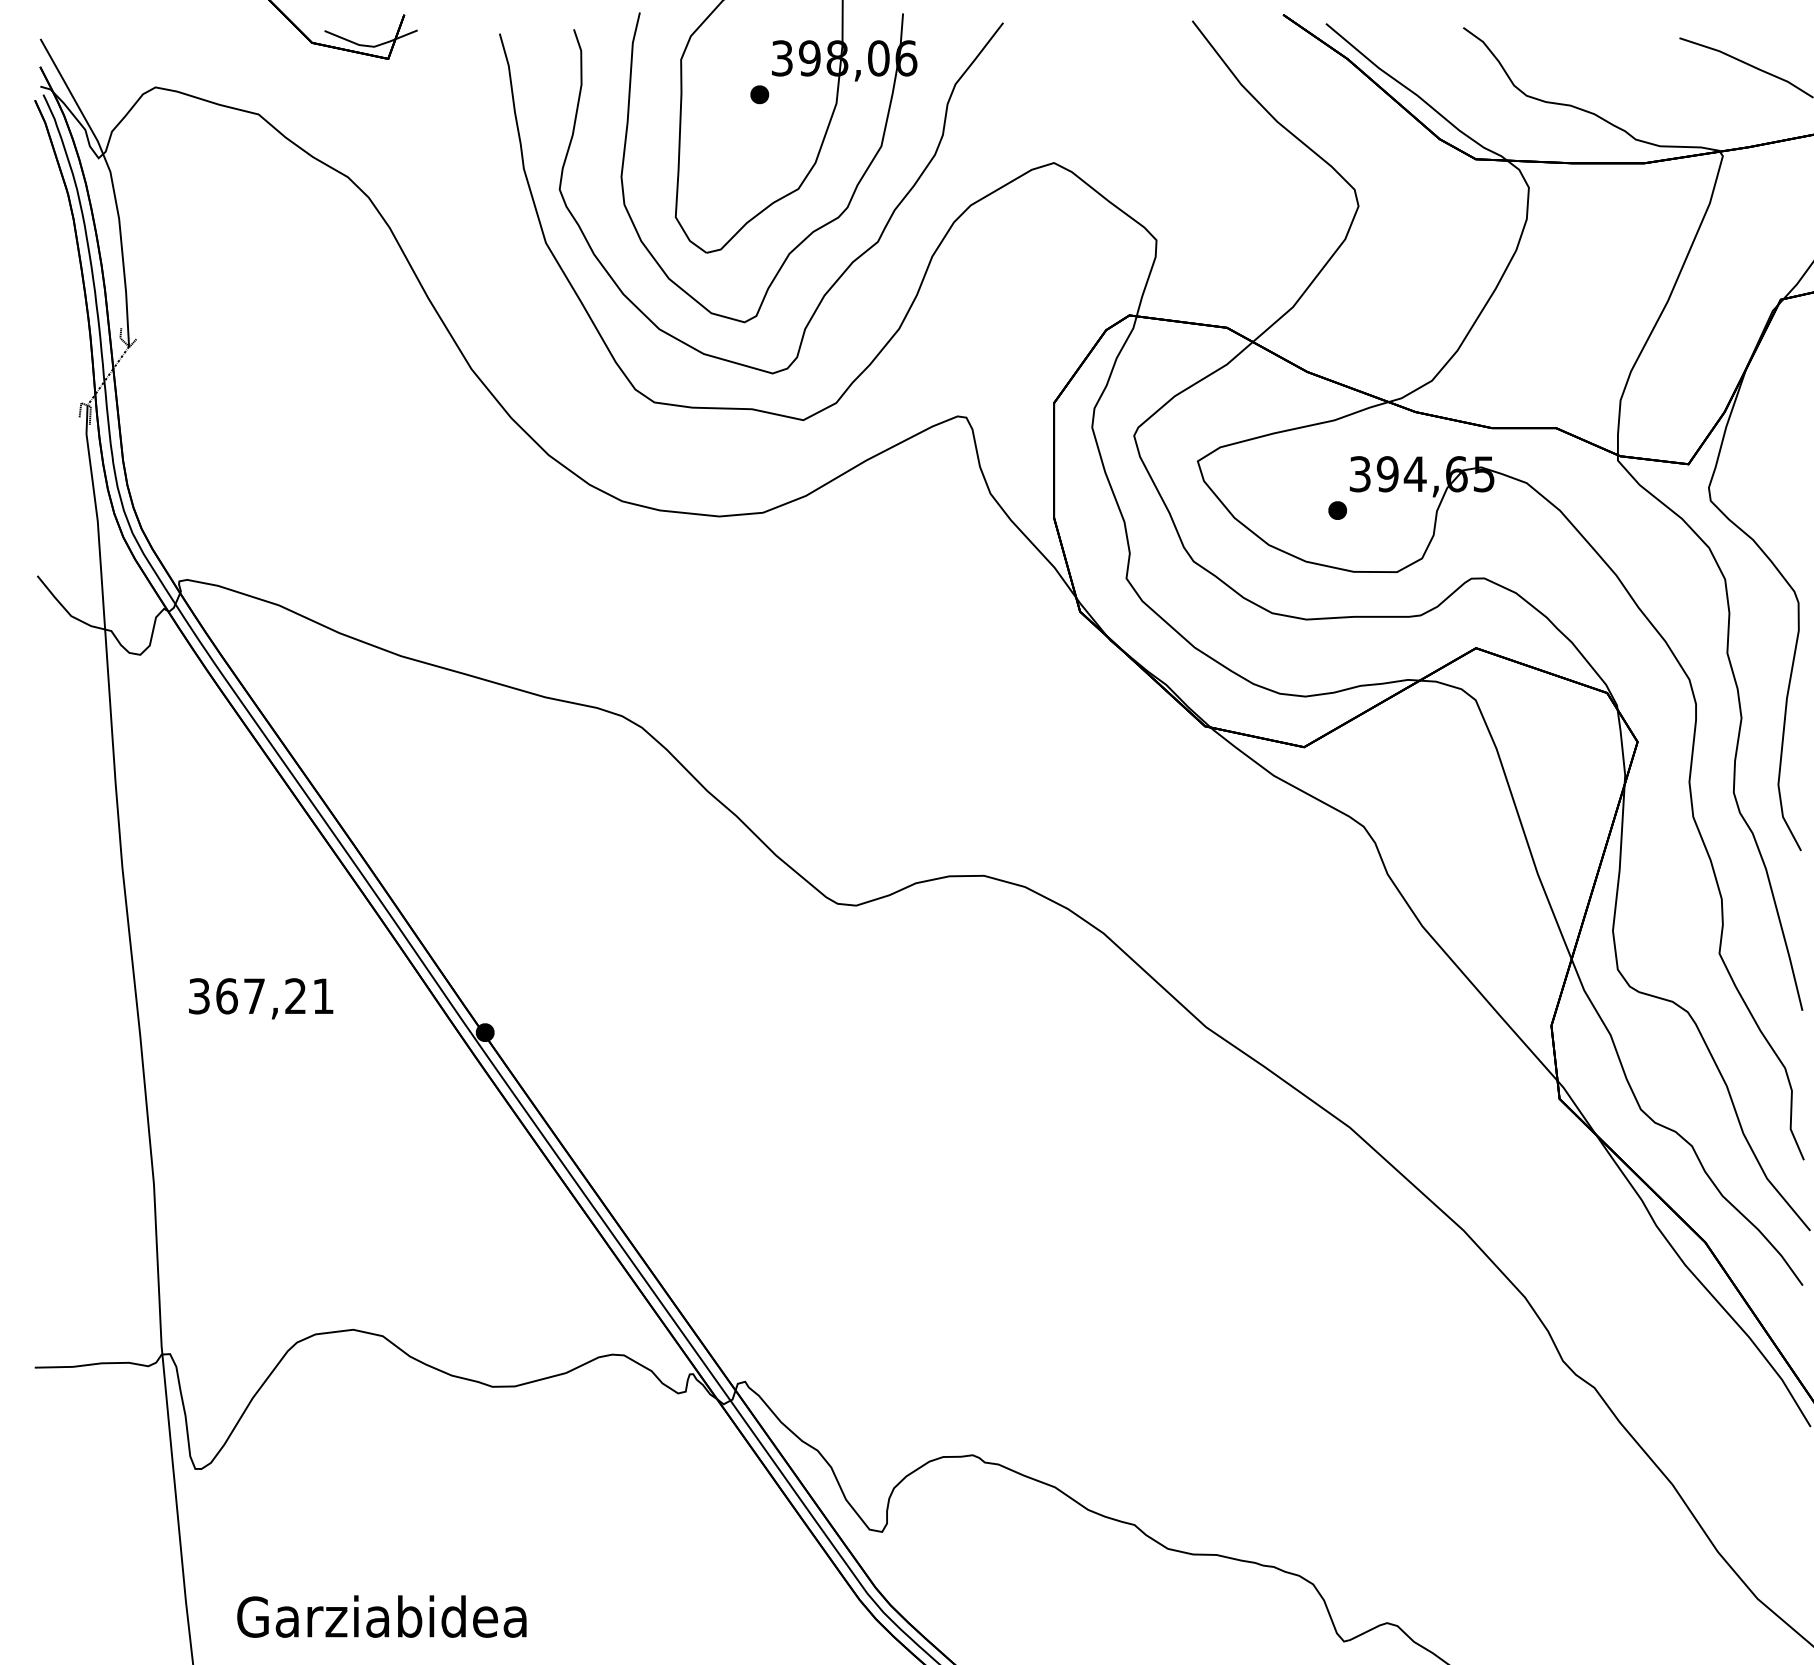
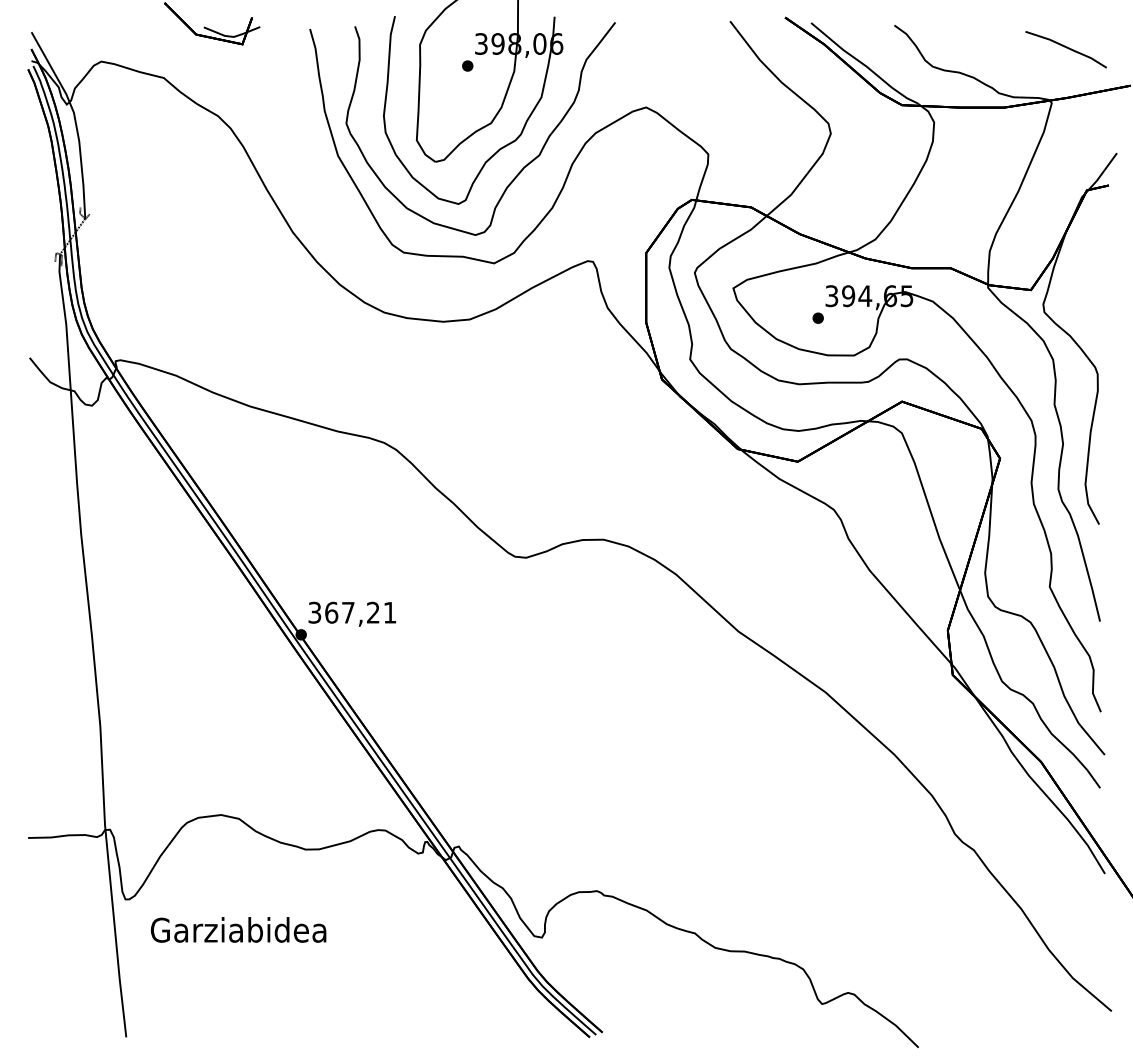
text: (259, 997) -> (351, 613), moved
text: (381, 1615) -> (238, 929), moved

